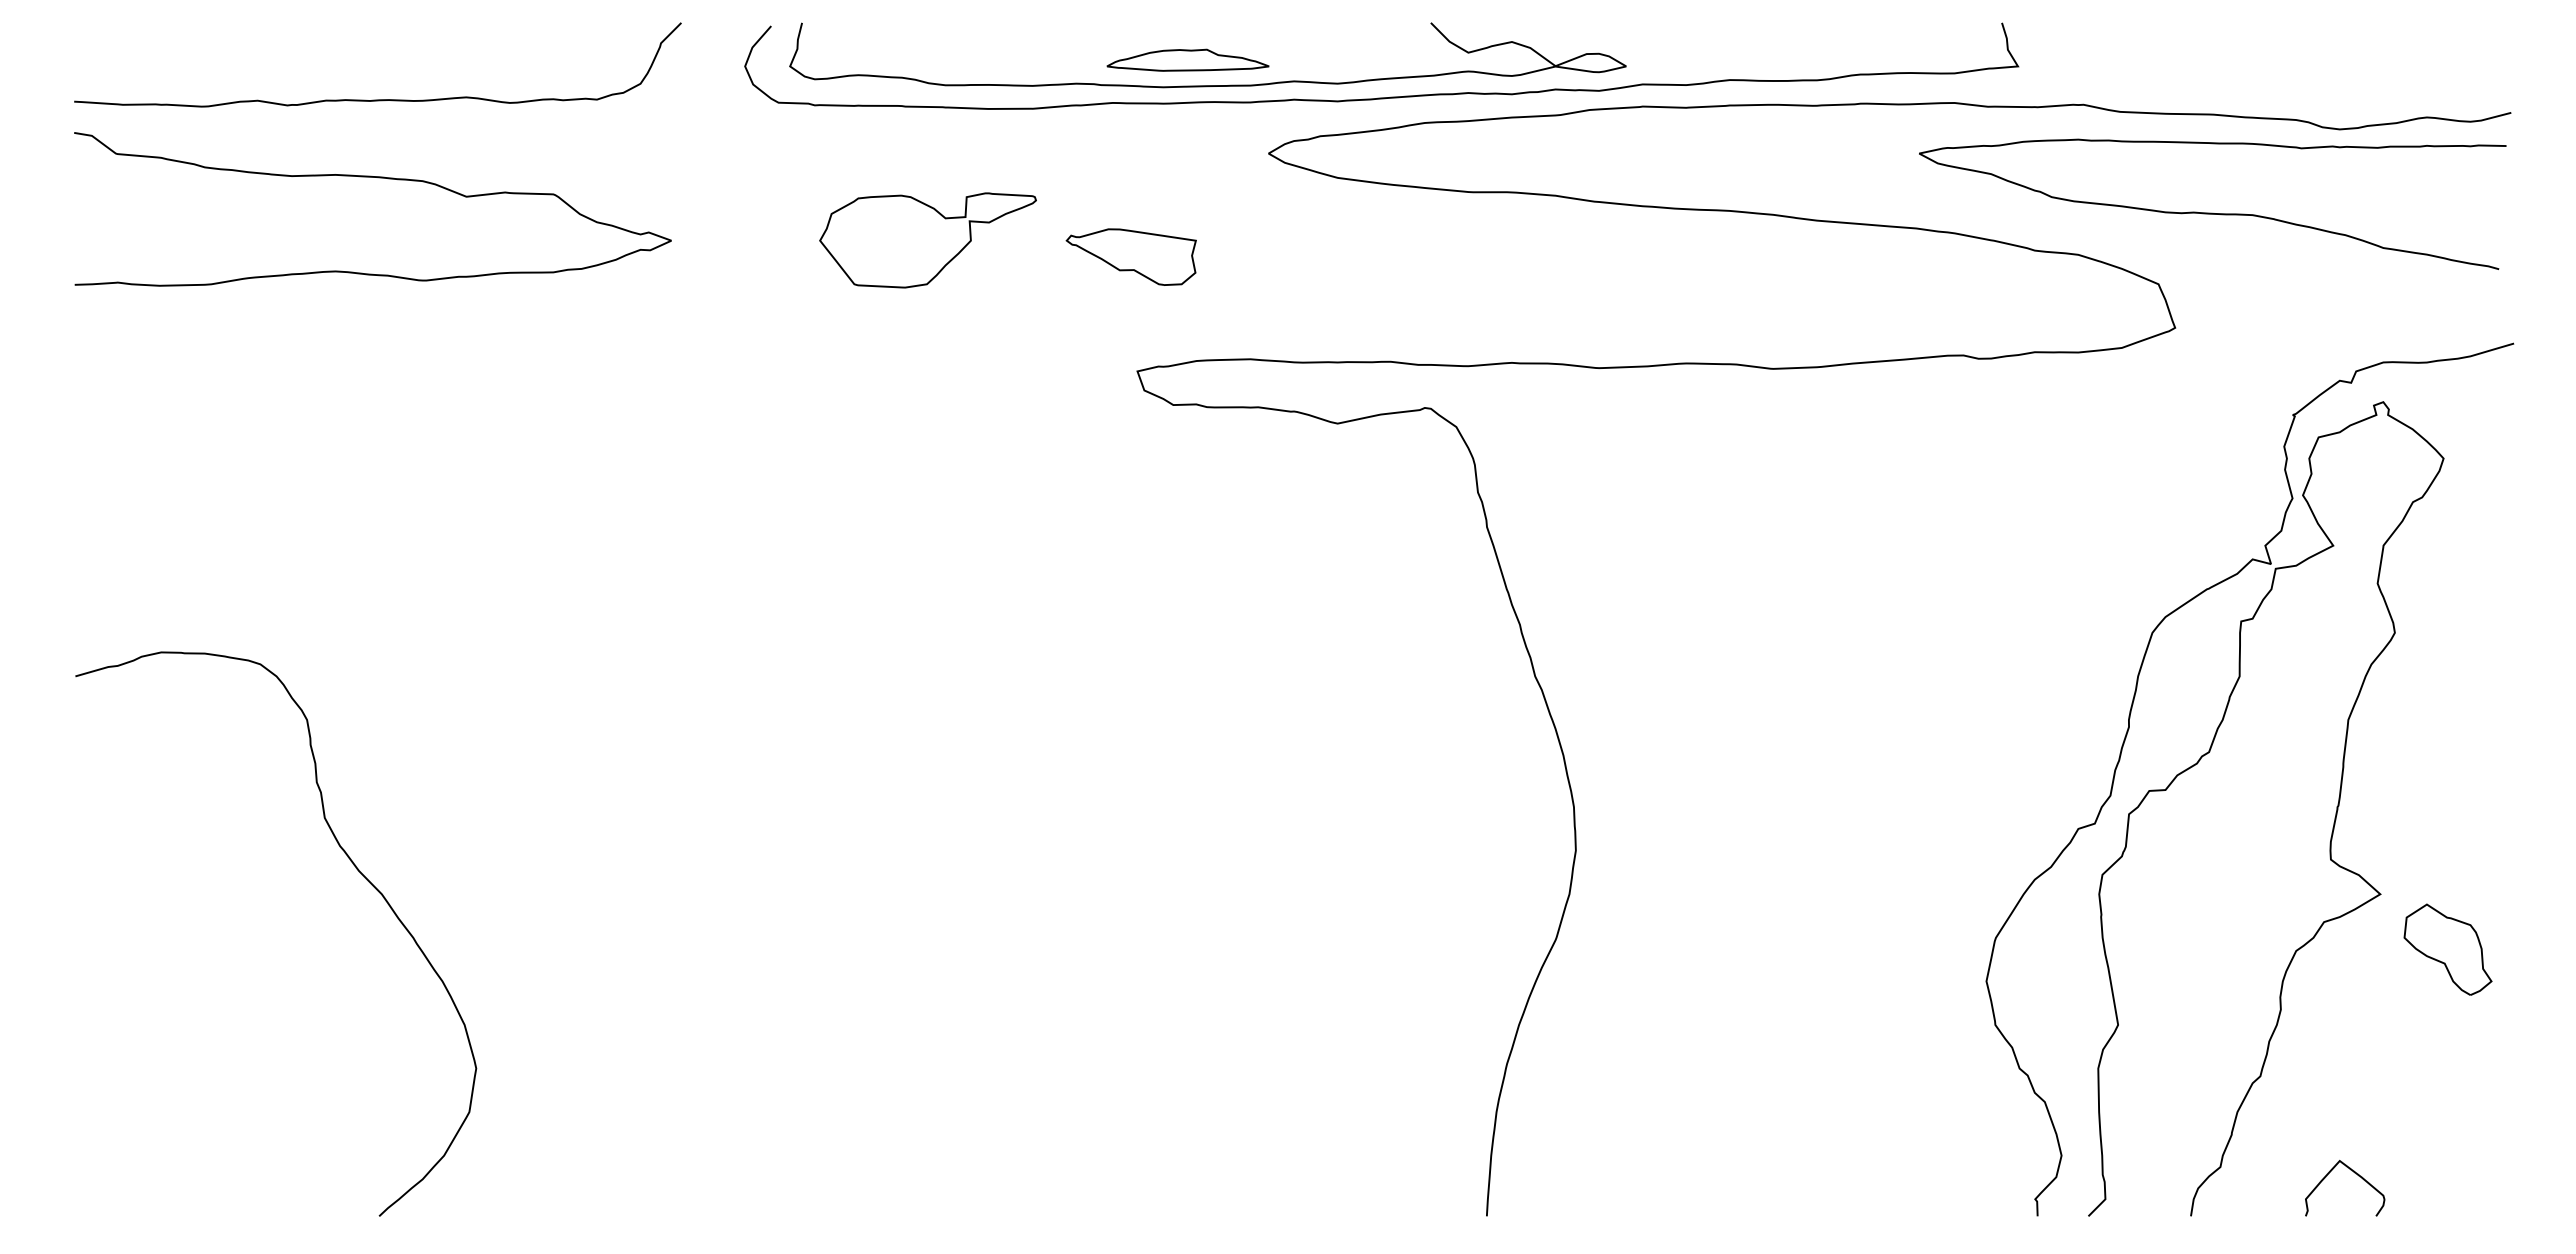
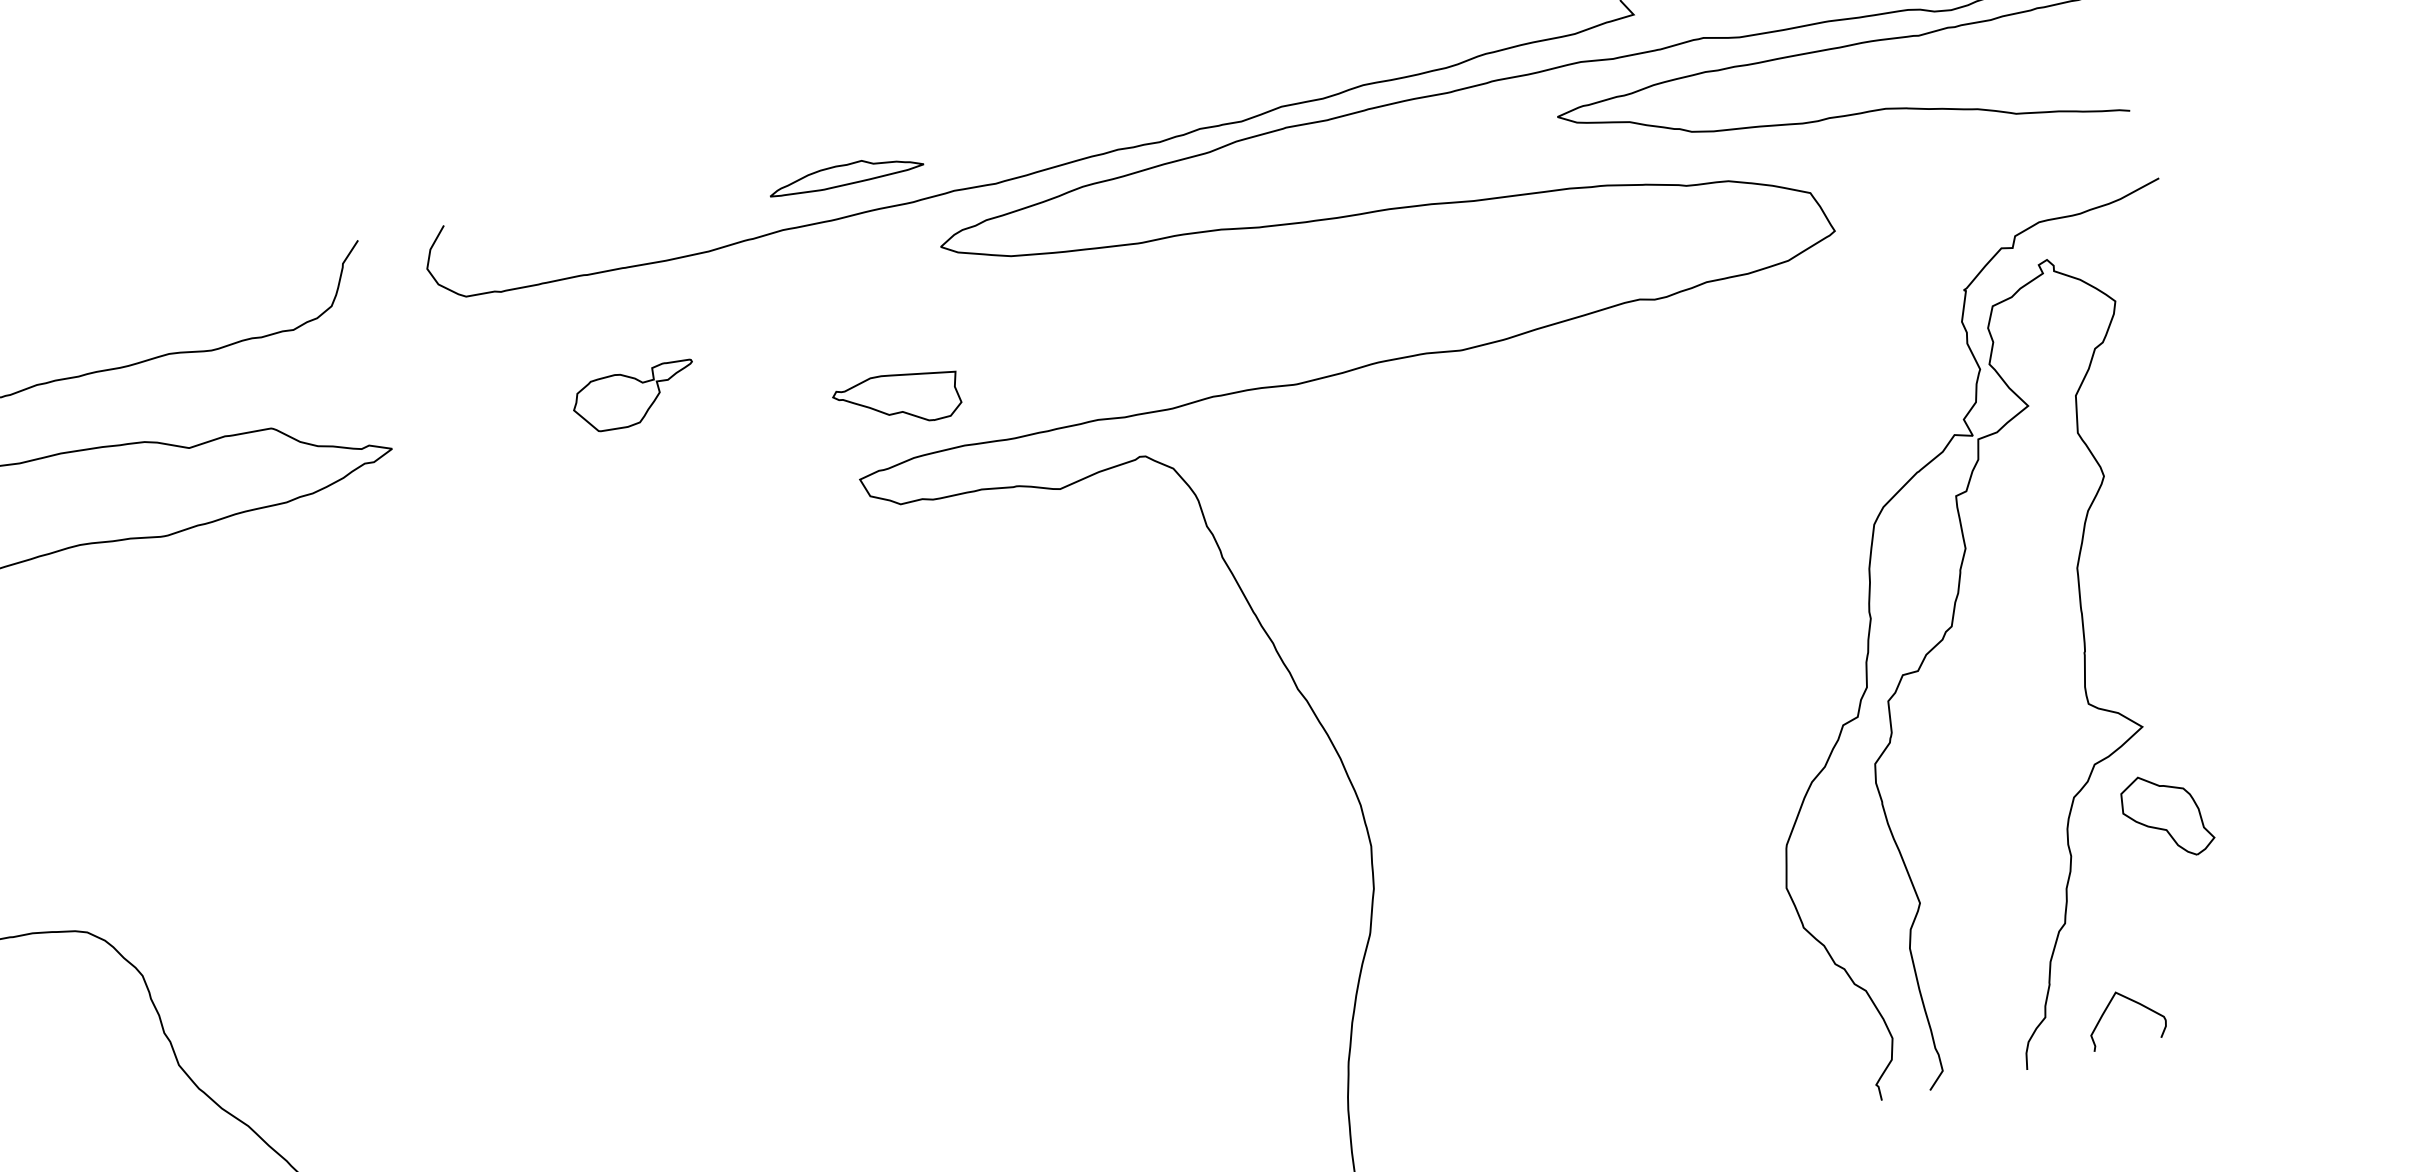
curve: (1207, 85) -> (869, 194), removed
part: (927, 240) -> (634, 397), size x0.6
part: (1130, 256) -> (896, 399), moved
part: (2447, 949) -> (2166, 816), moved
curve: (2354, 1173) -> (2132, 1001), moved

